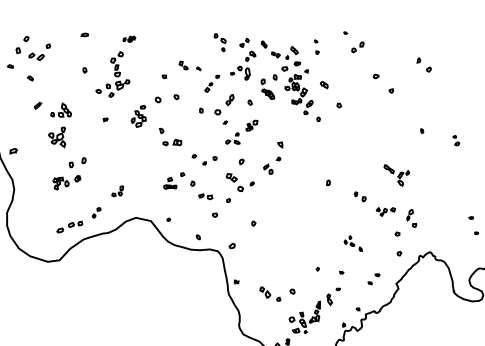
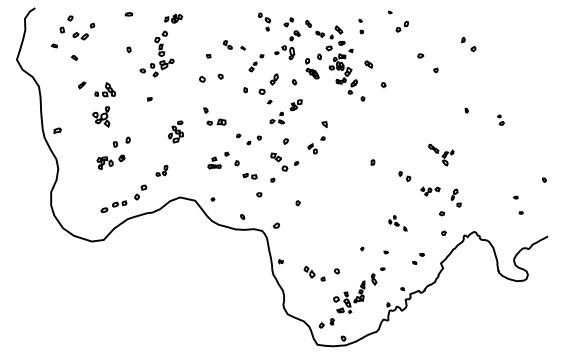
part: (129, 39) -> (173, 18), size x1.43
part: (138, 115) -> (175, 131), moved
part: (96, 212) -> (140, 192), size x1.43

